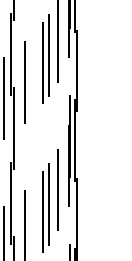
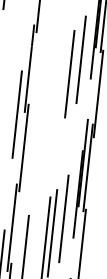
line: (43, 62) -> (63, 80), removed
line: (25, 82) -> (41, 100), removed

